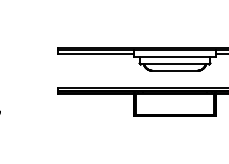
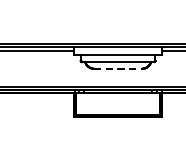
line: (175, 70) -> (118, 68), solid -> dashed

